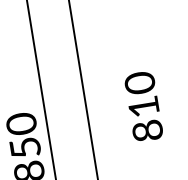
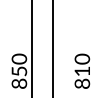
text: (143, 104) -> (82, 70), moved

